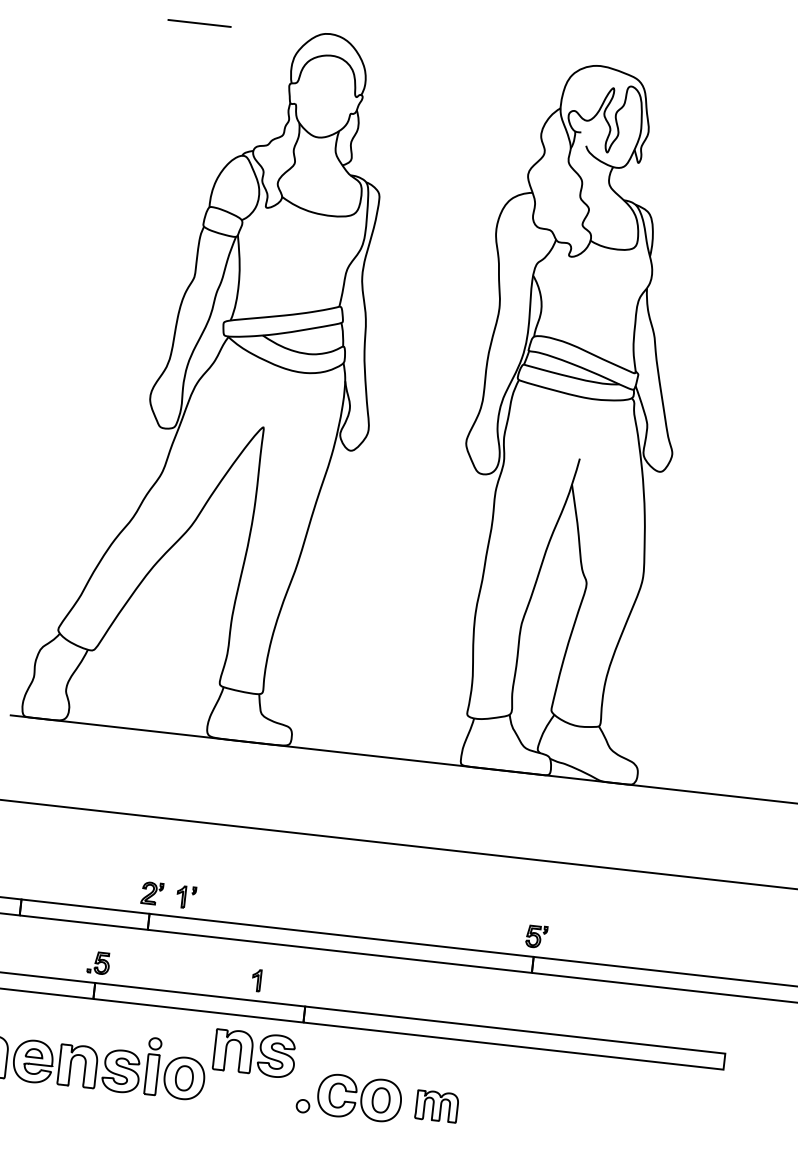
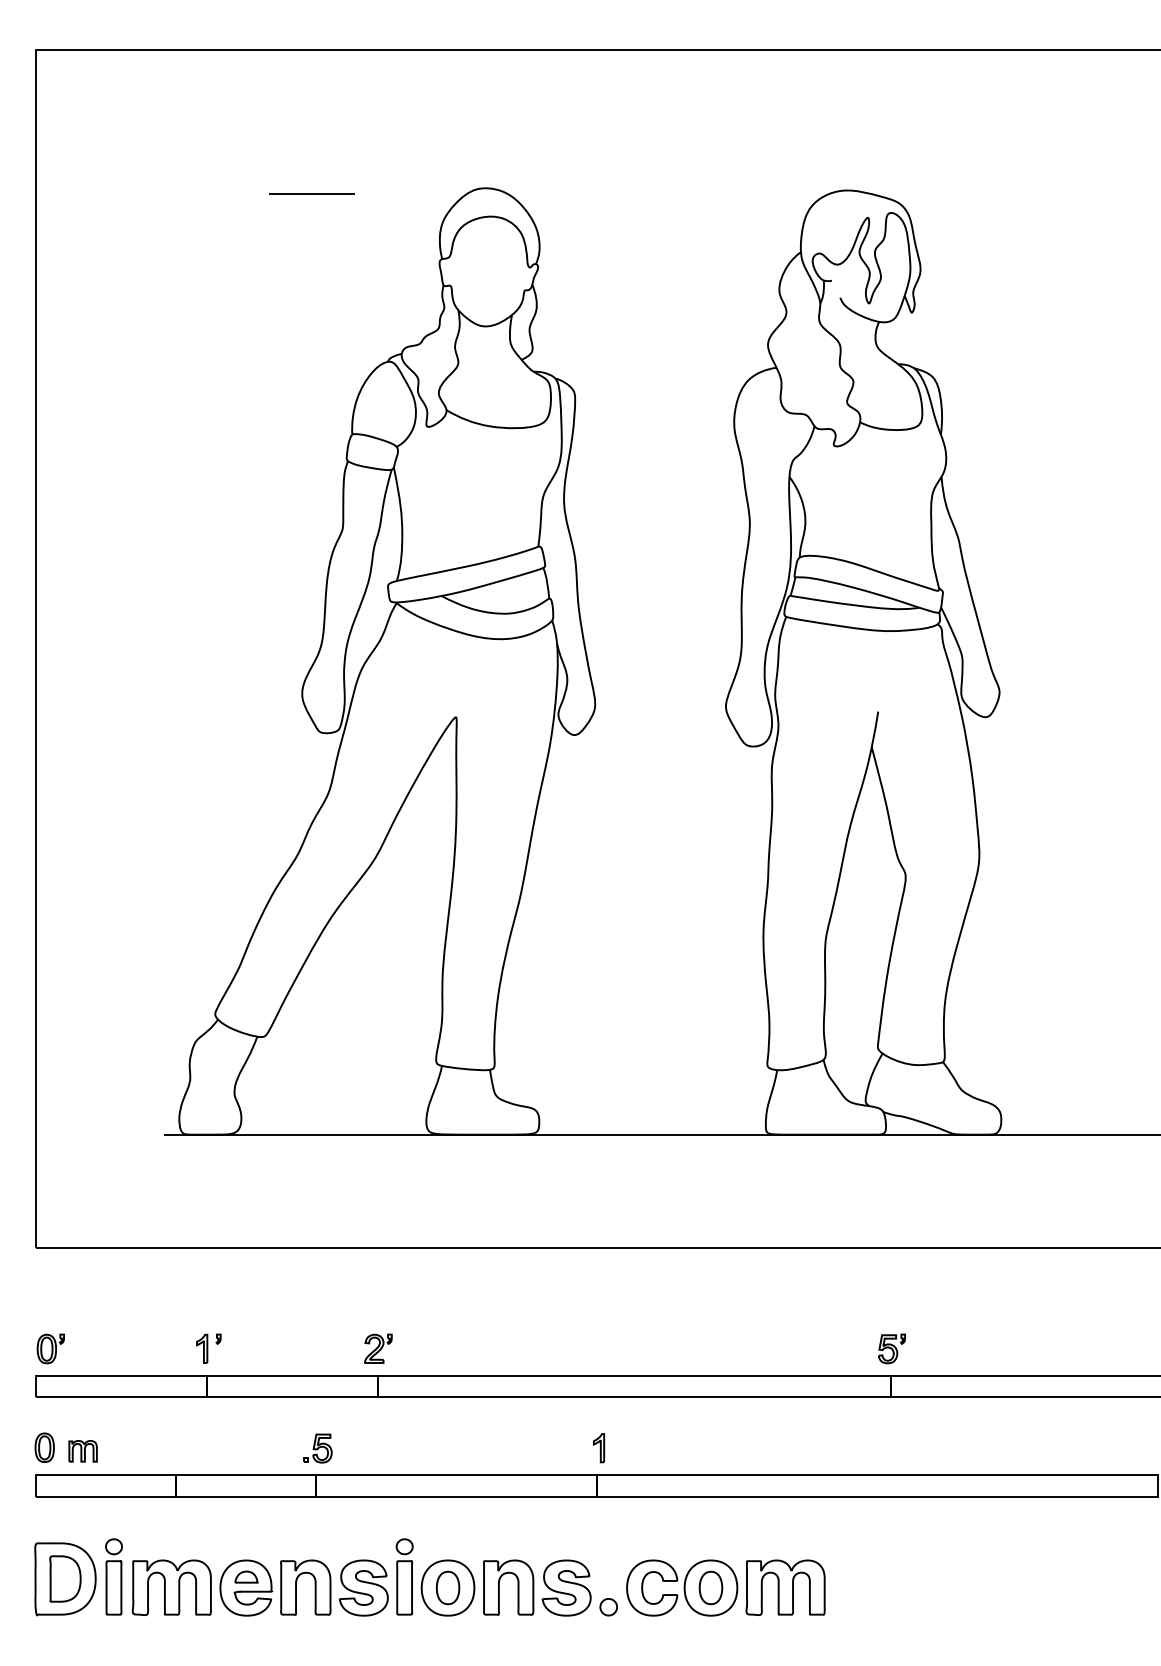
part: (186, 897) -> (208, 1348), moved
part: (257, 980) -> (599, 1448), moved
part: (254, 1053) -> (536, 1587), moved
part: (436, 1106) -> (785, 1587), size x1.43

